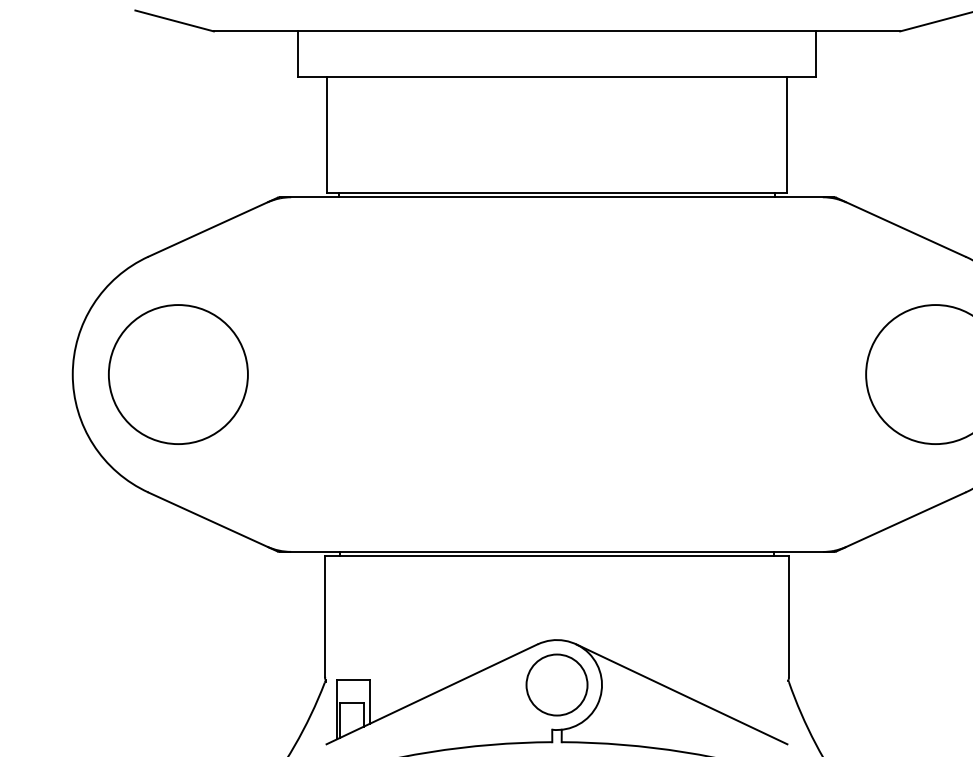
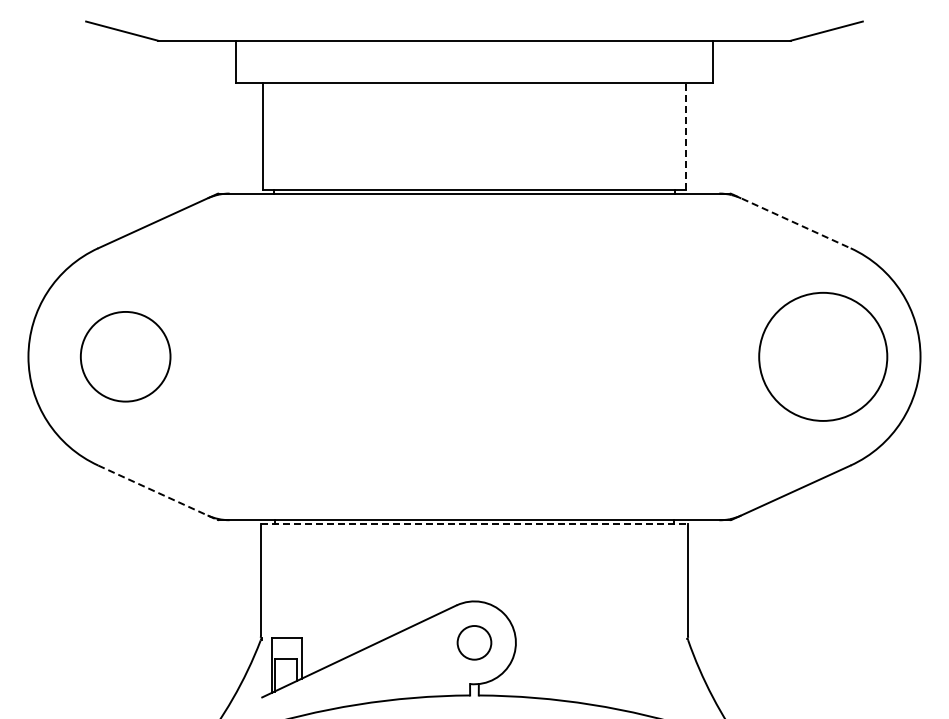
line: (787, 134) -> (686, 135), solid -> dashed
line: (901, 227) -> (791, 221), solid -> dashed
circle: (178, 374) -> (125, 356), size x0.7
line: (213, 521) -> (158, 492), solid -> dashed
line: (557, 556) -> (474, 524), solid -> dashed
circle: (557, 684) -> (474, 642), size x0.6
line: (681, 694) -> (589, 651), removed

